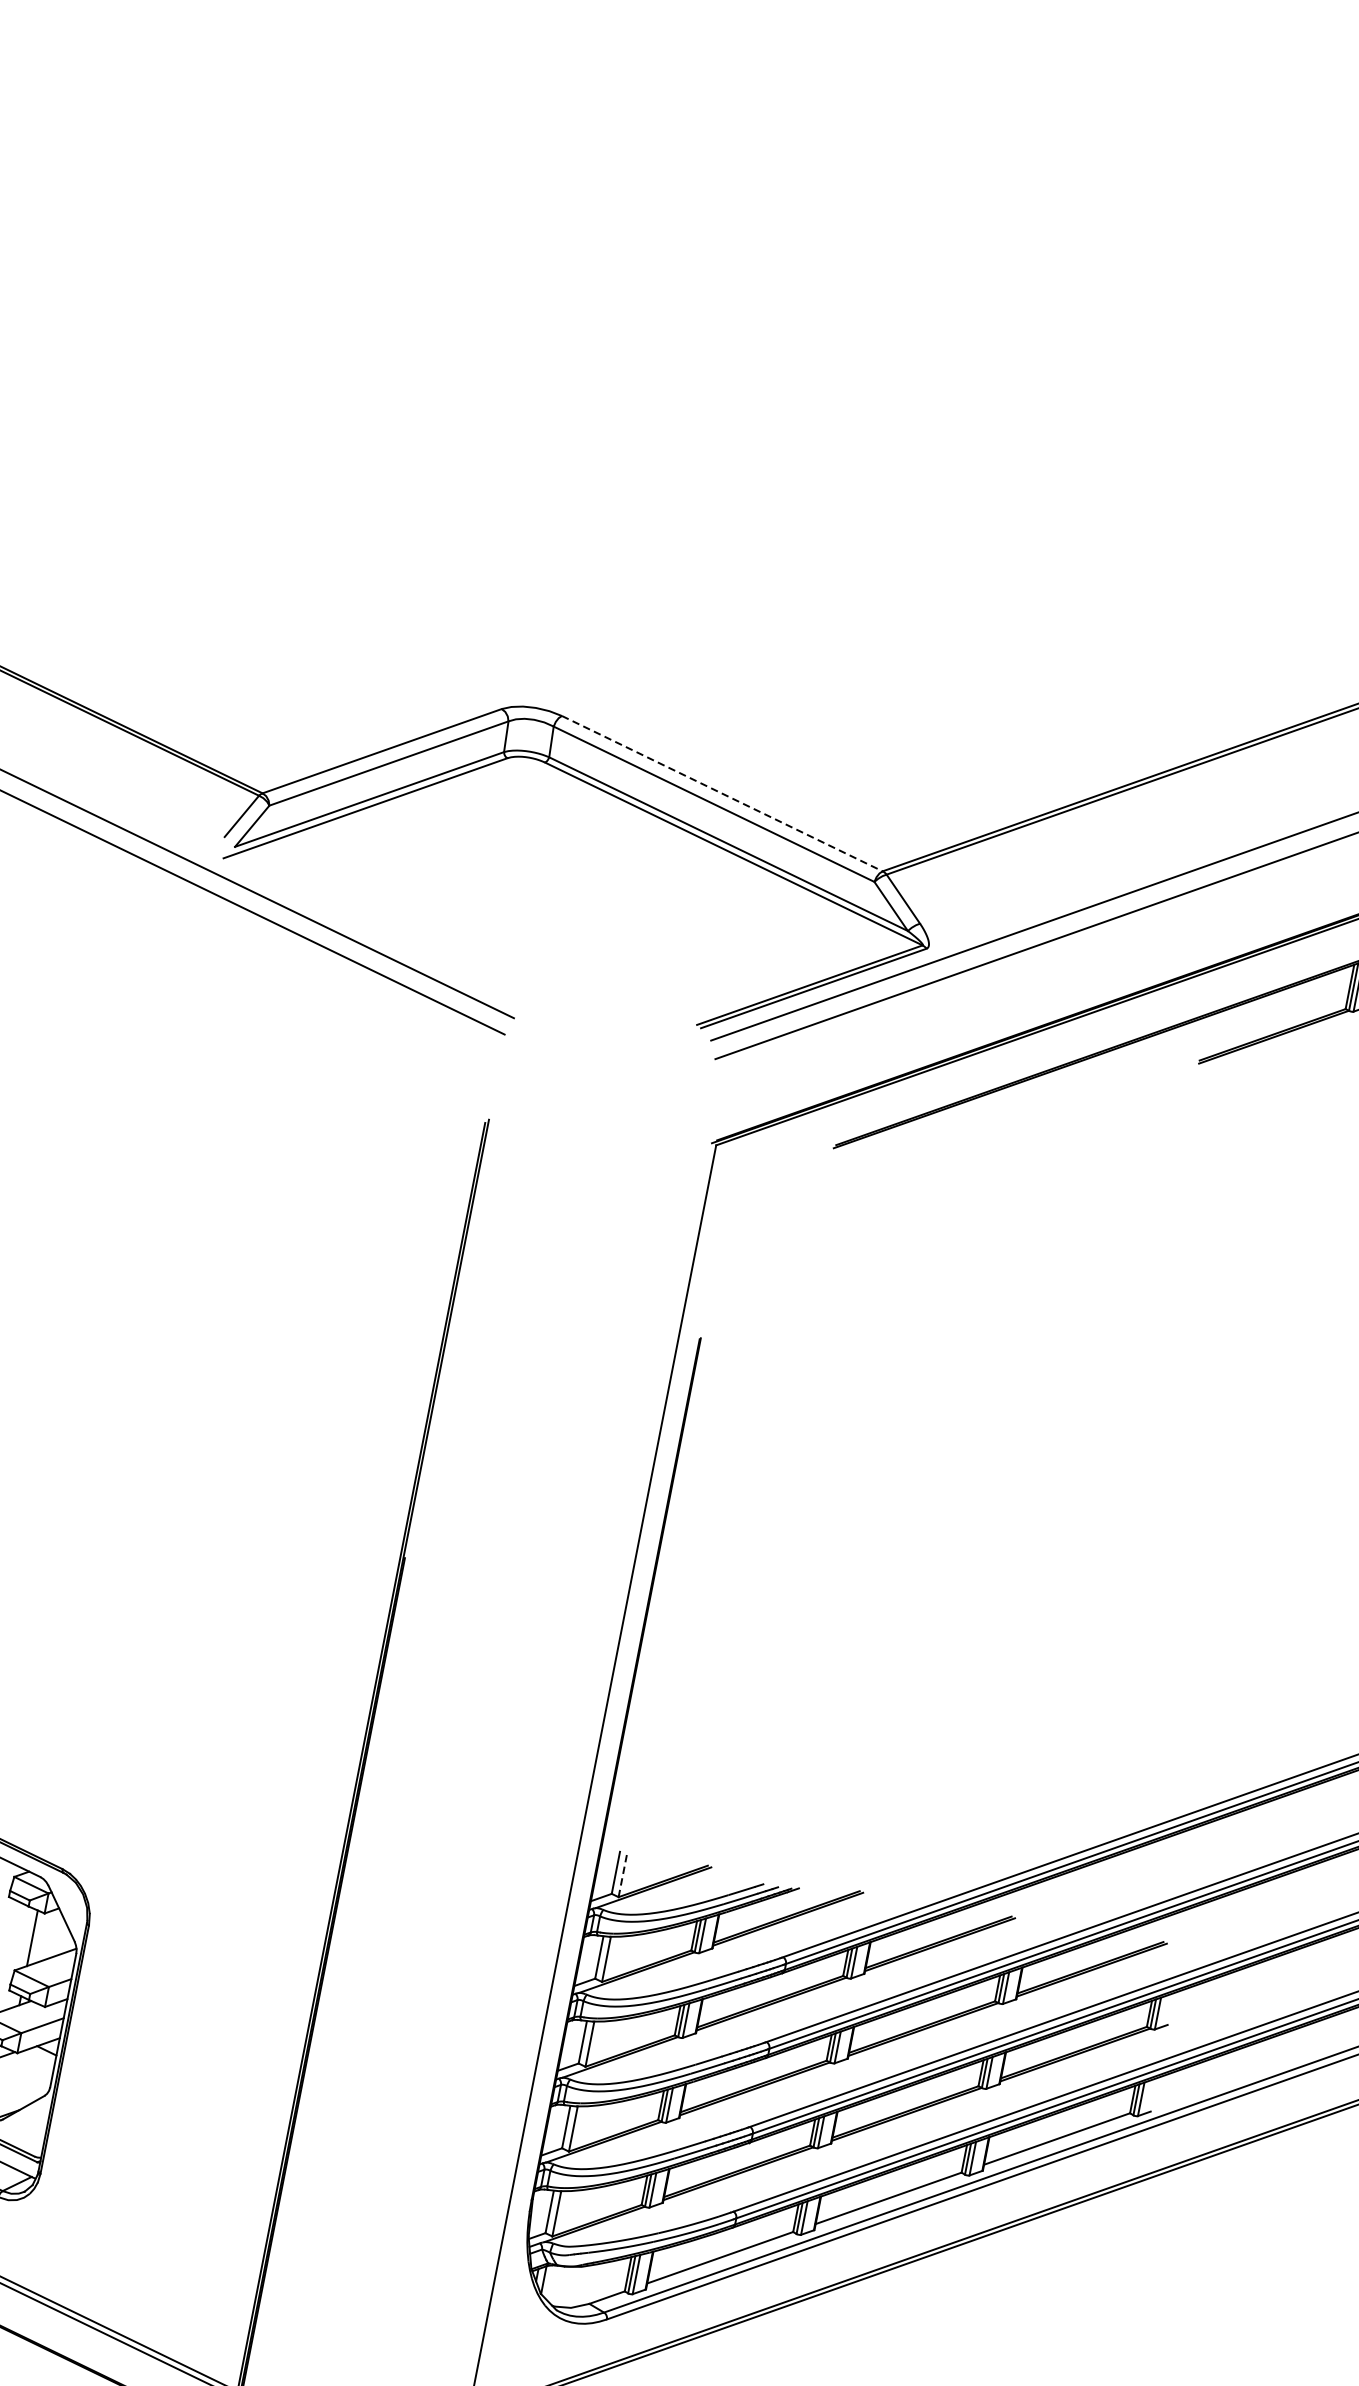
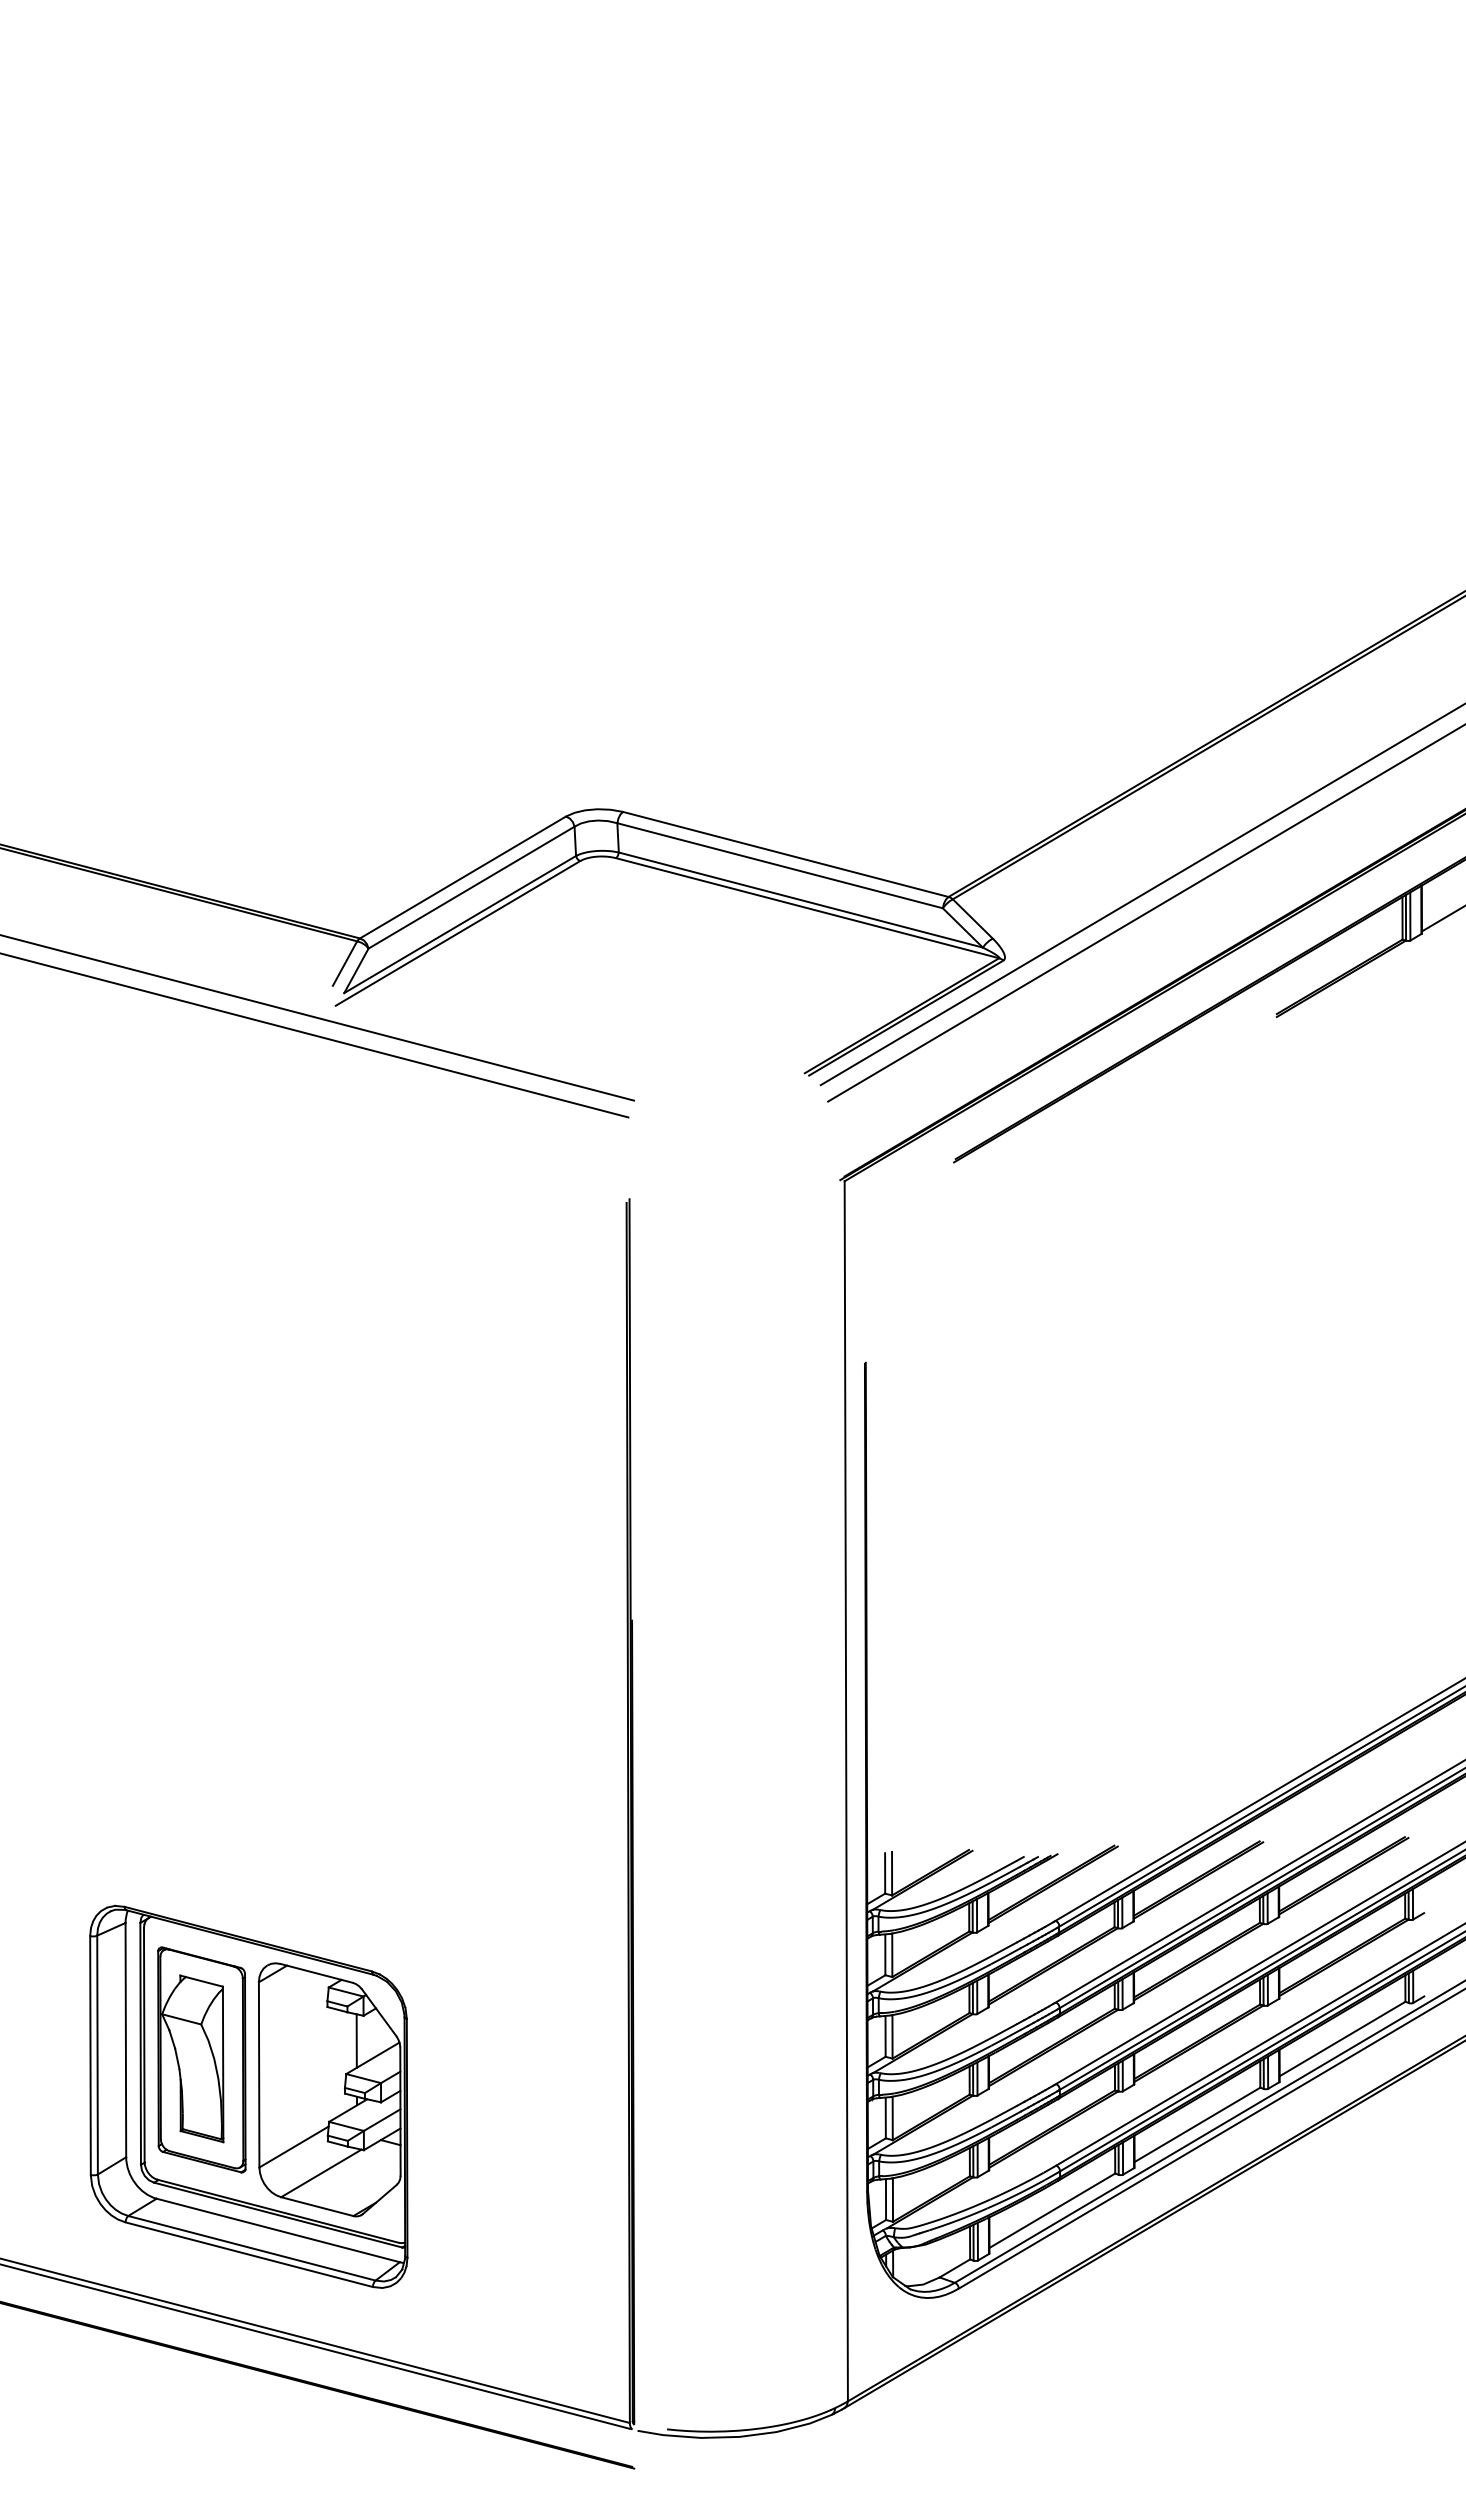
line: (723, 793) -> (786, 854), dashed -> solid
line: (623, 1874) -> (892, 1873), dashed -> solid

